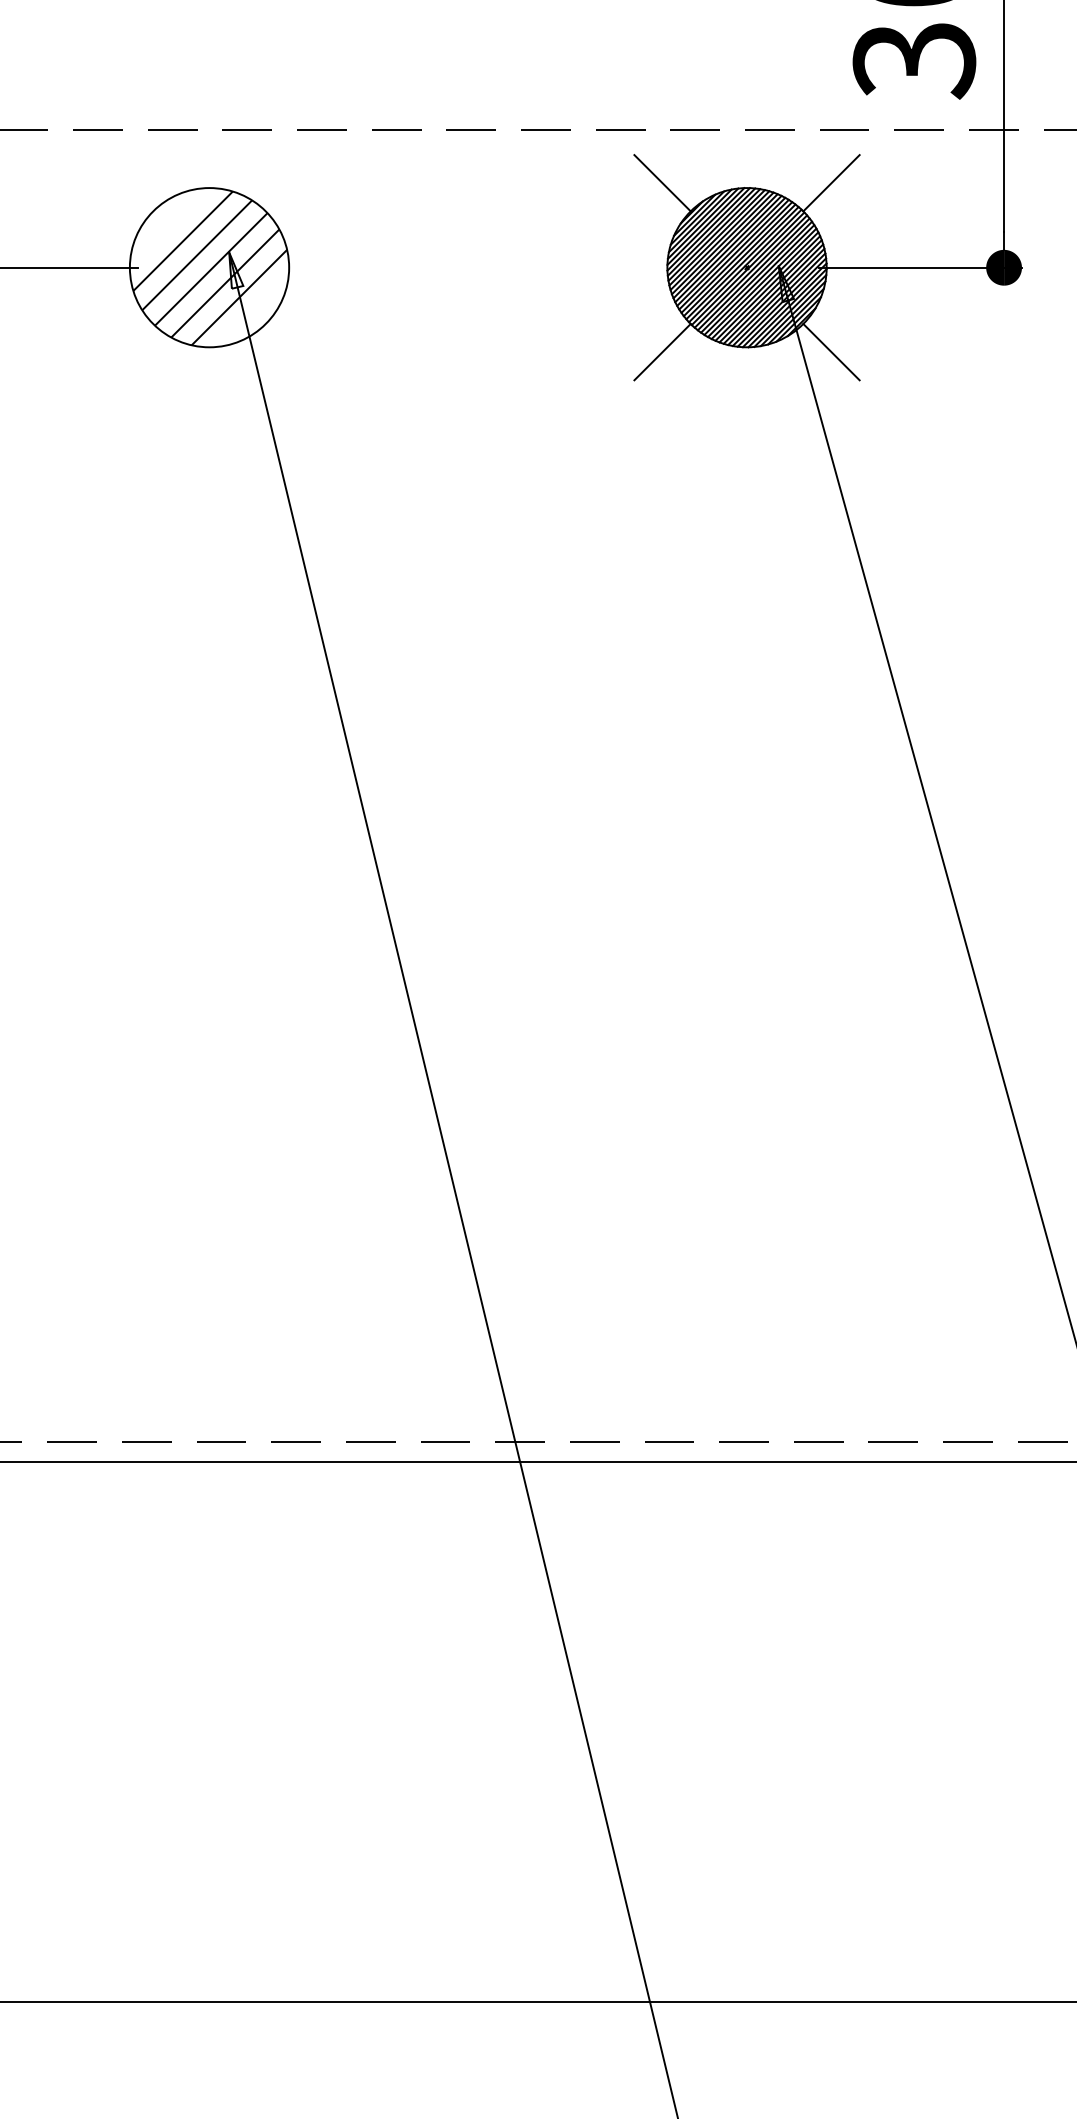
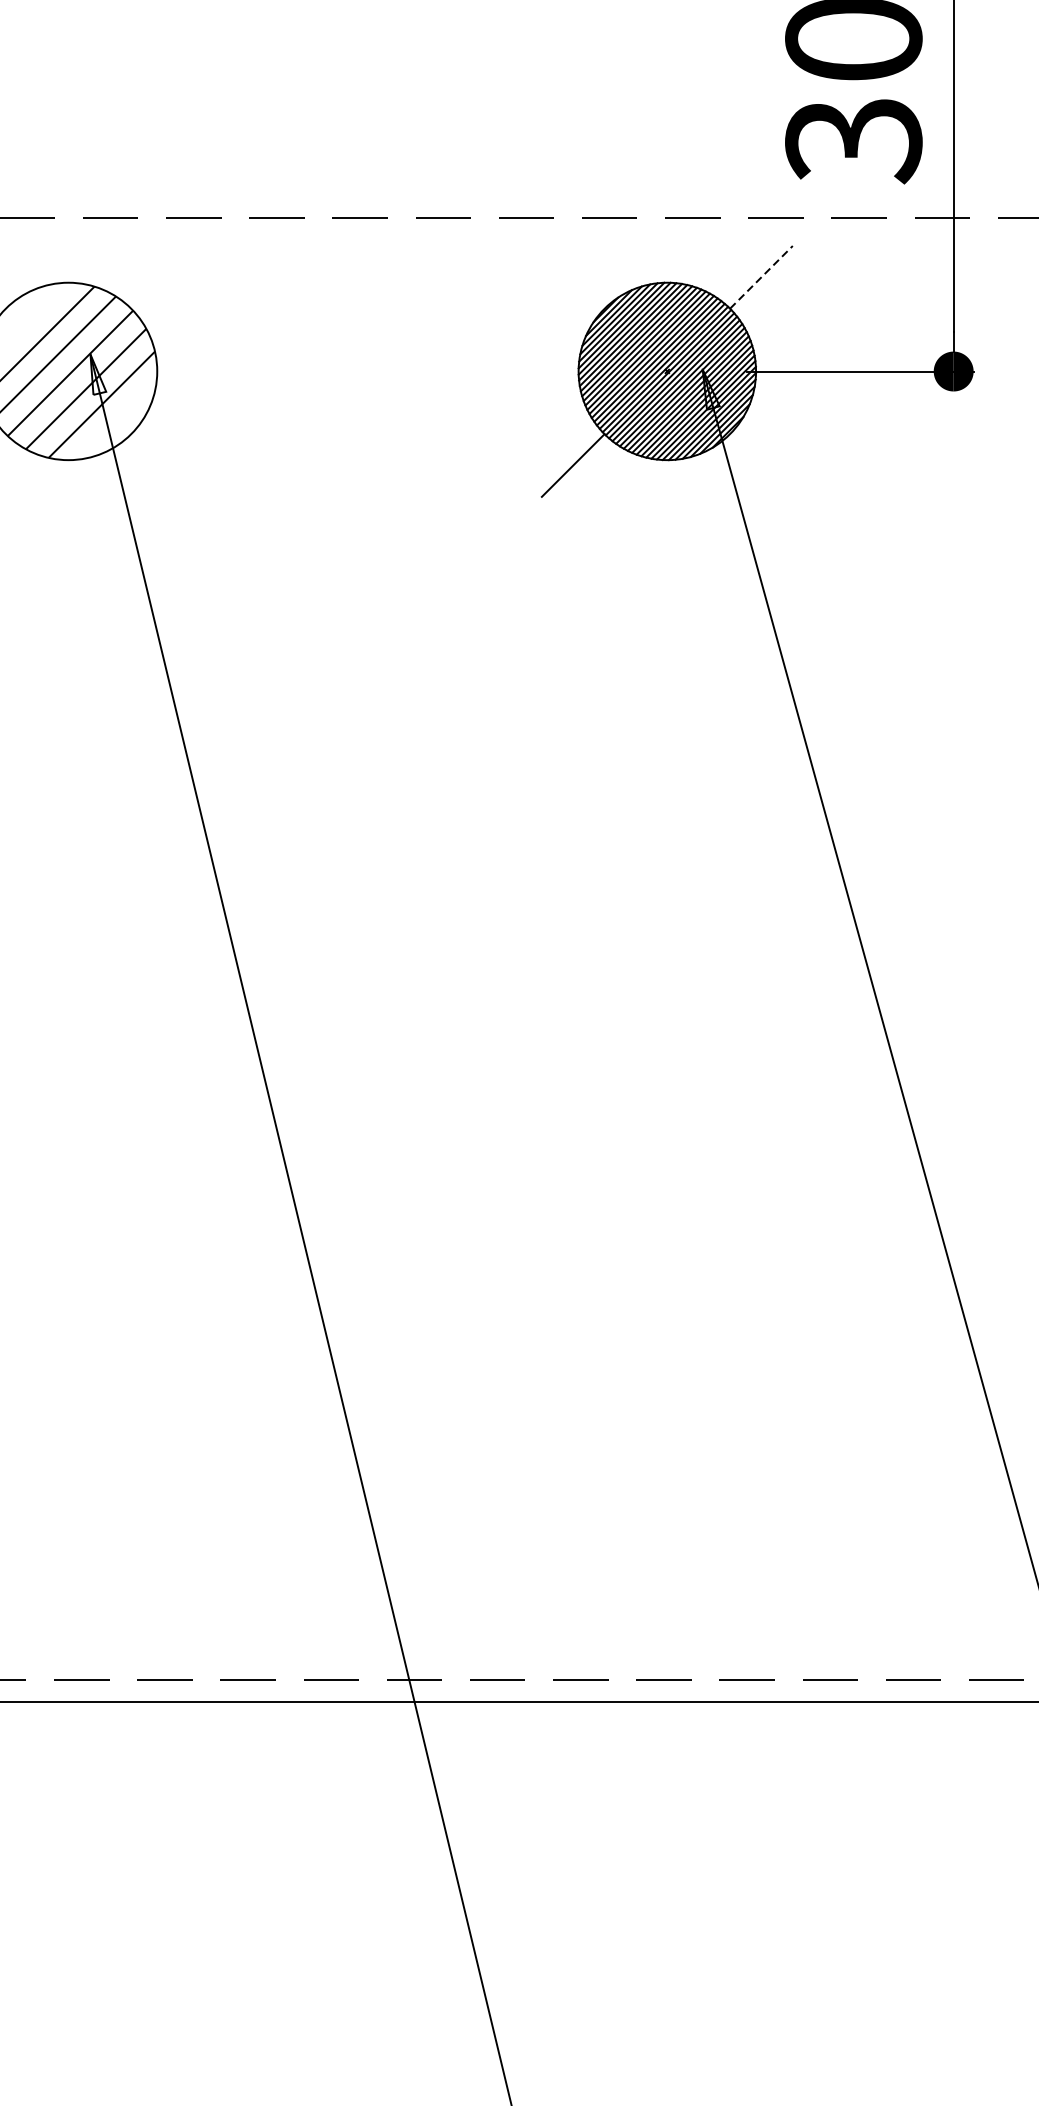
line: (662, 183) -> (573, 277), removed
line: (831, 183) -> (761, 277), solid -> dashed
line: (831, 351) -> (761, 464), removed

